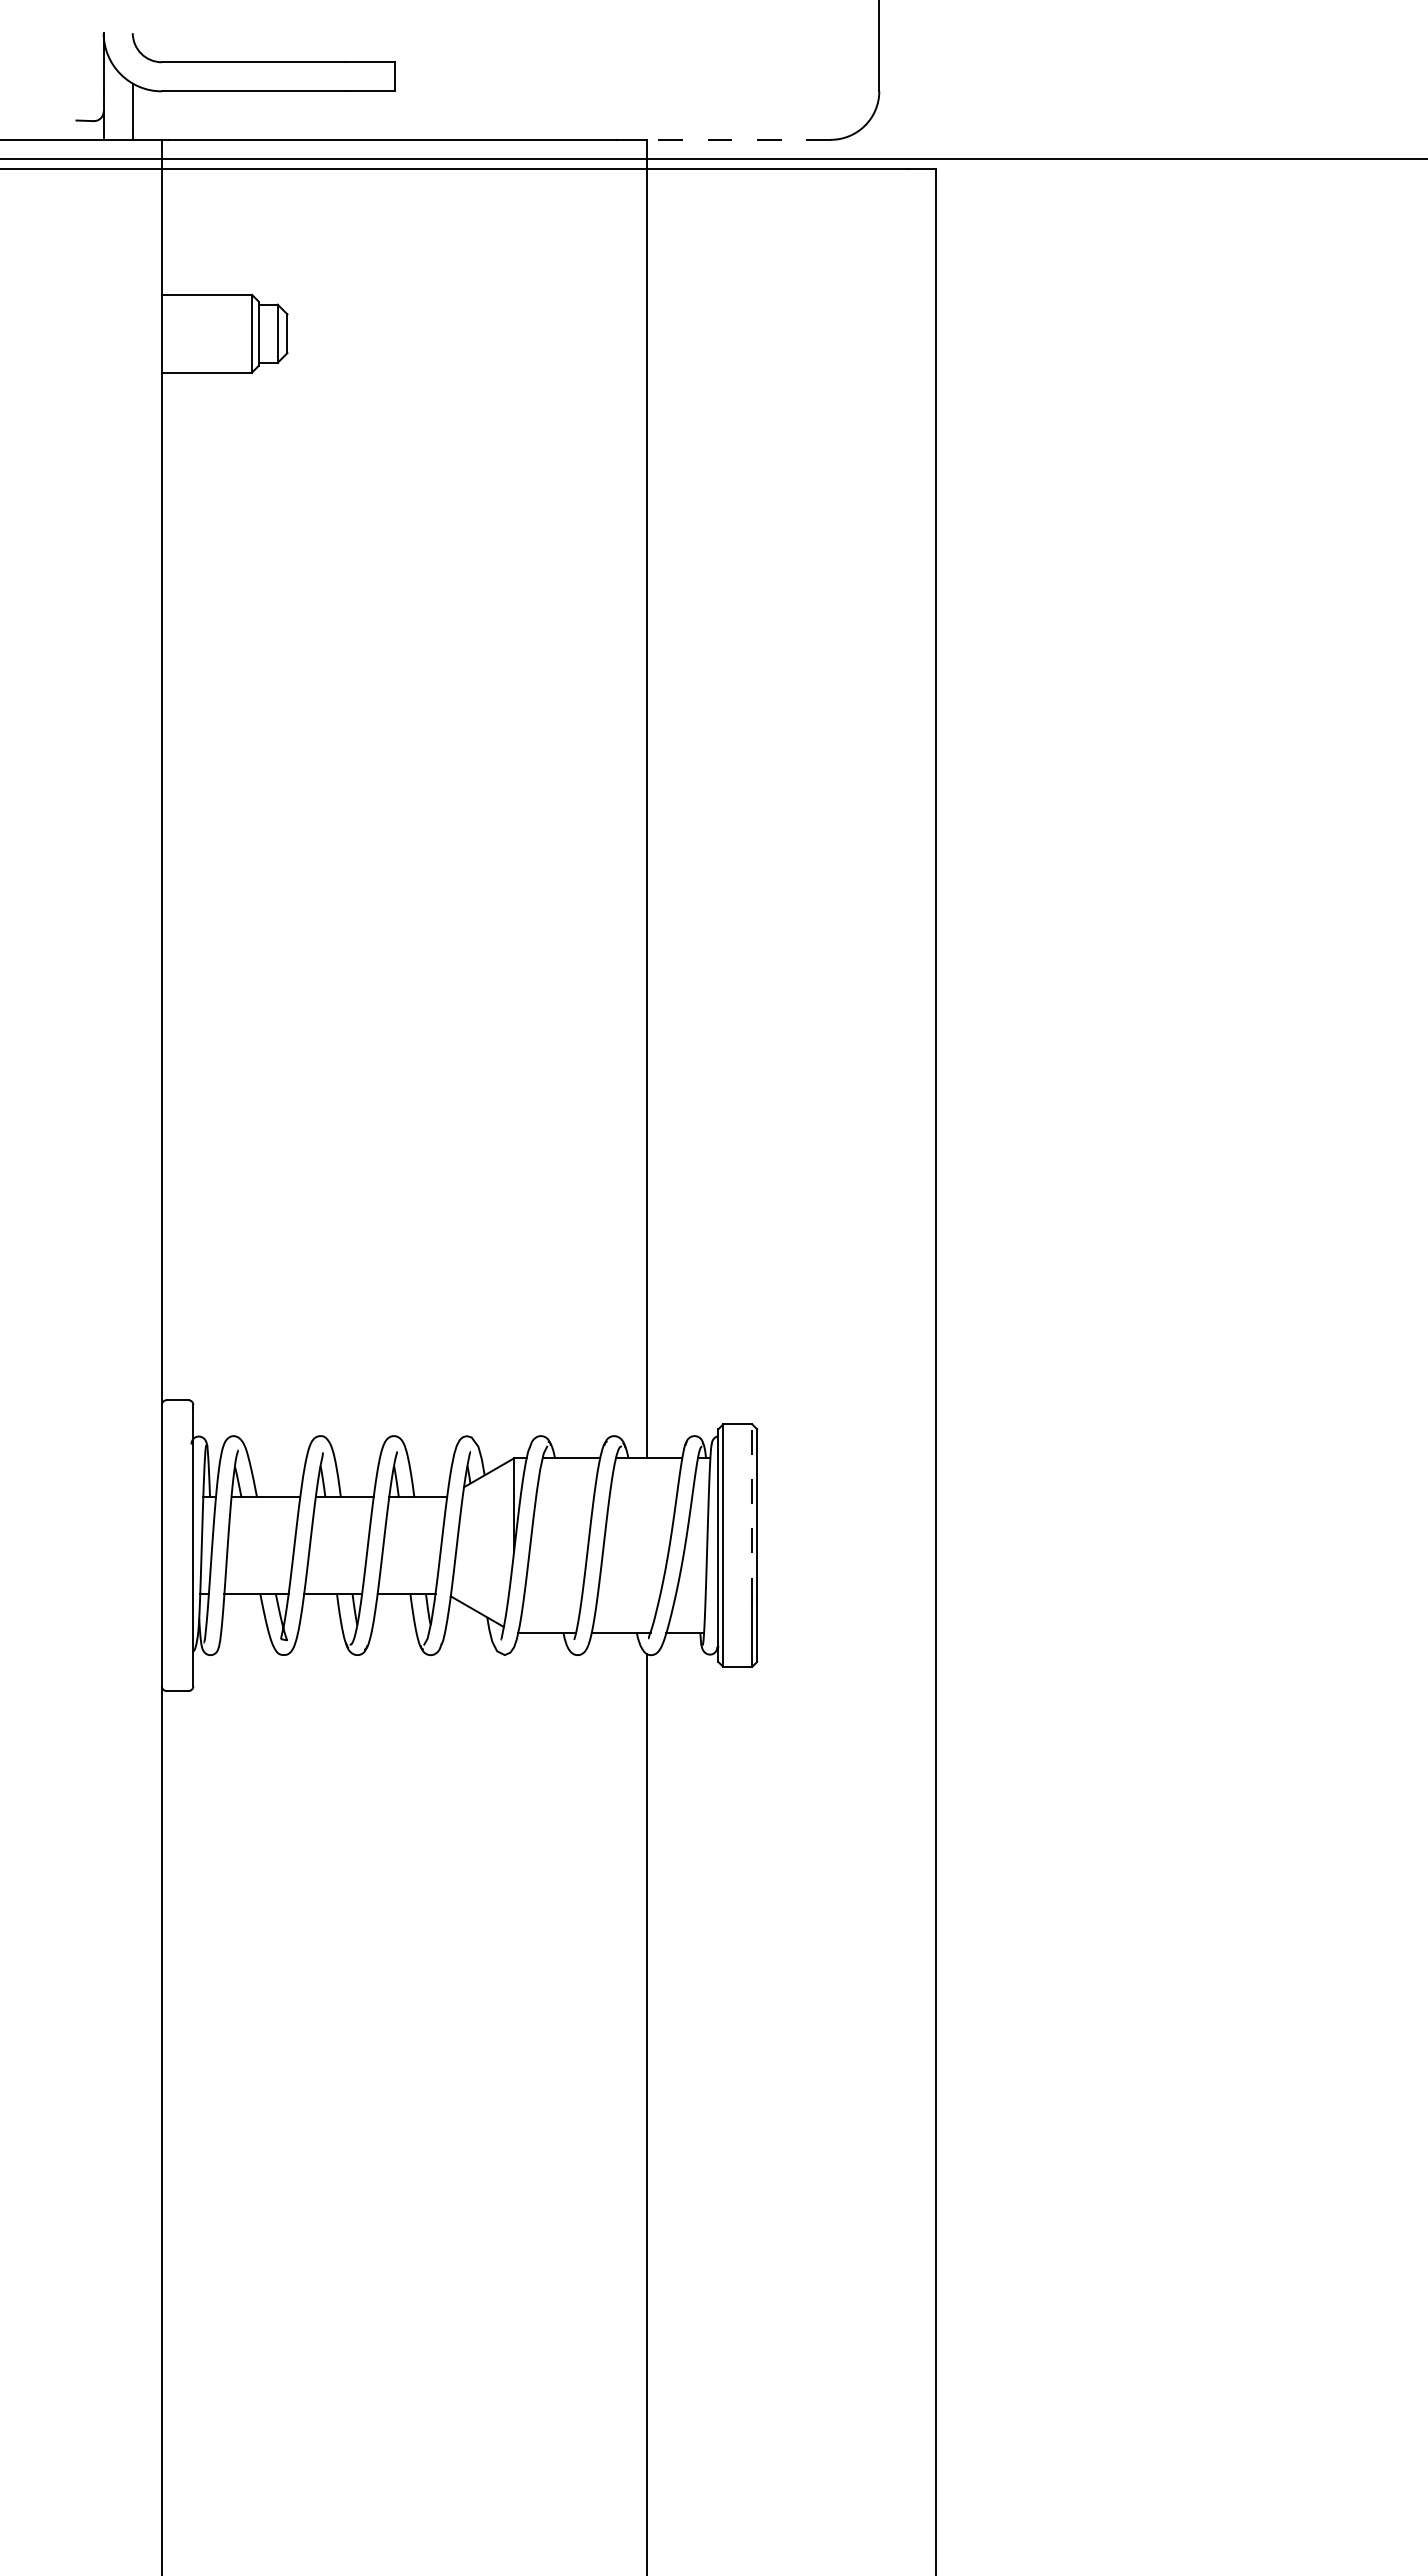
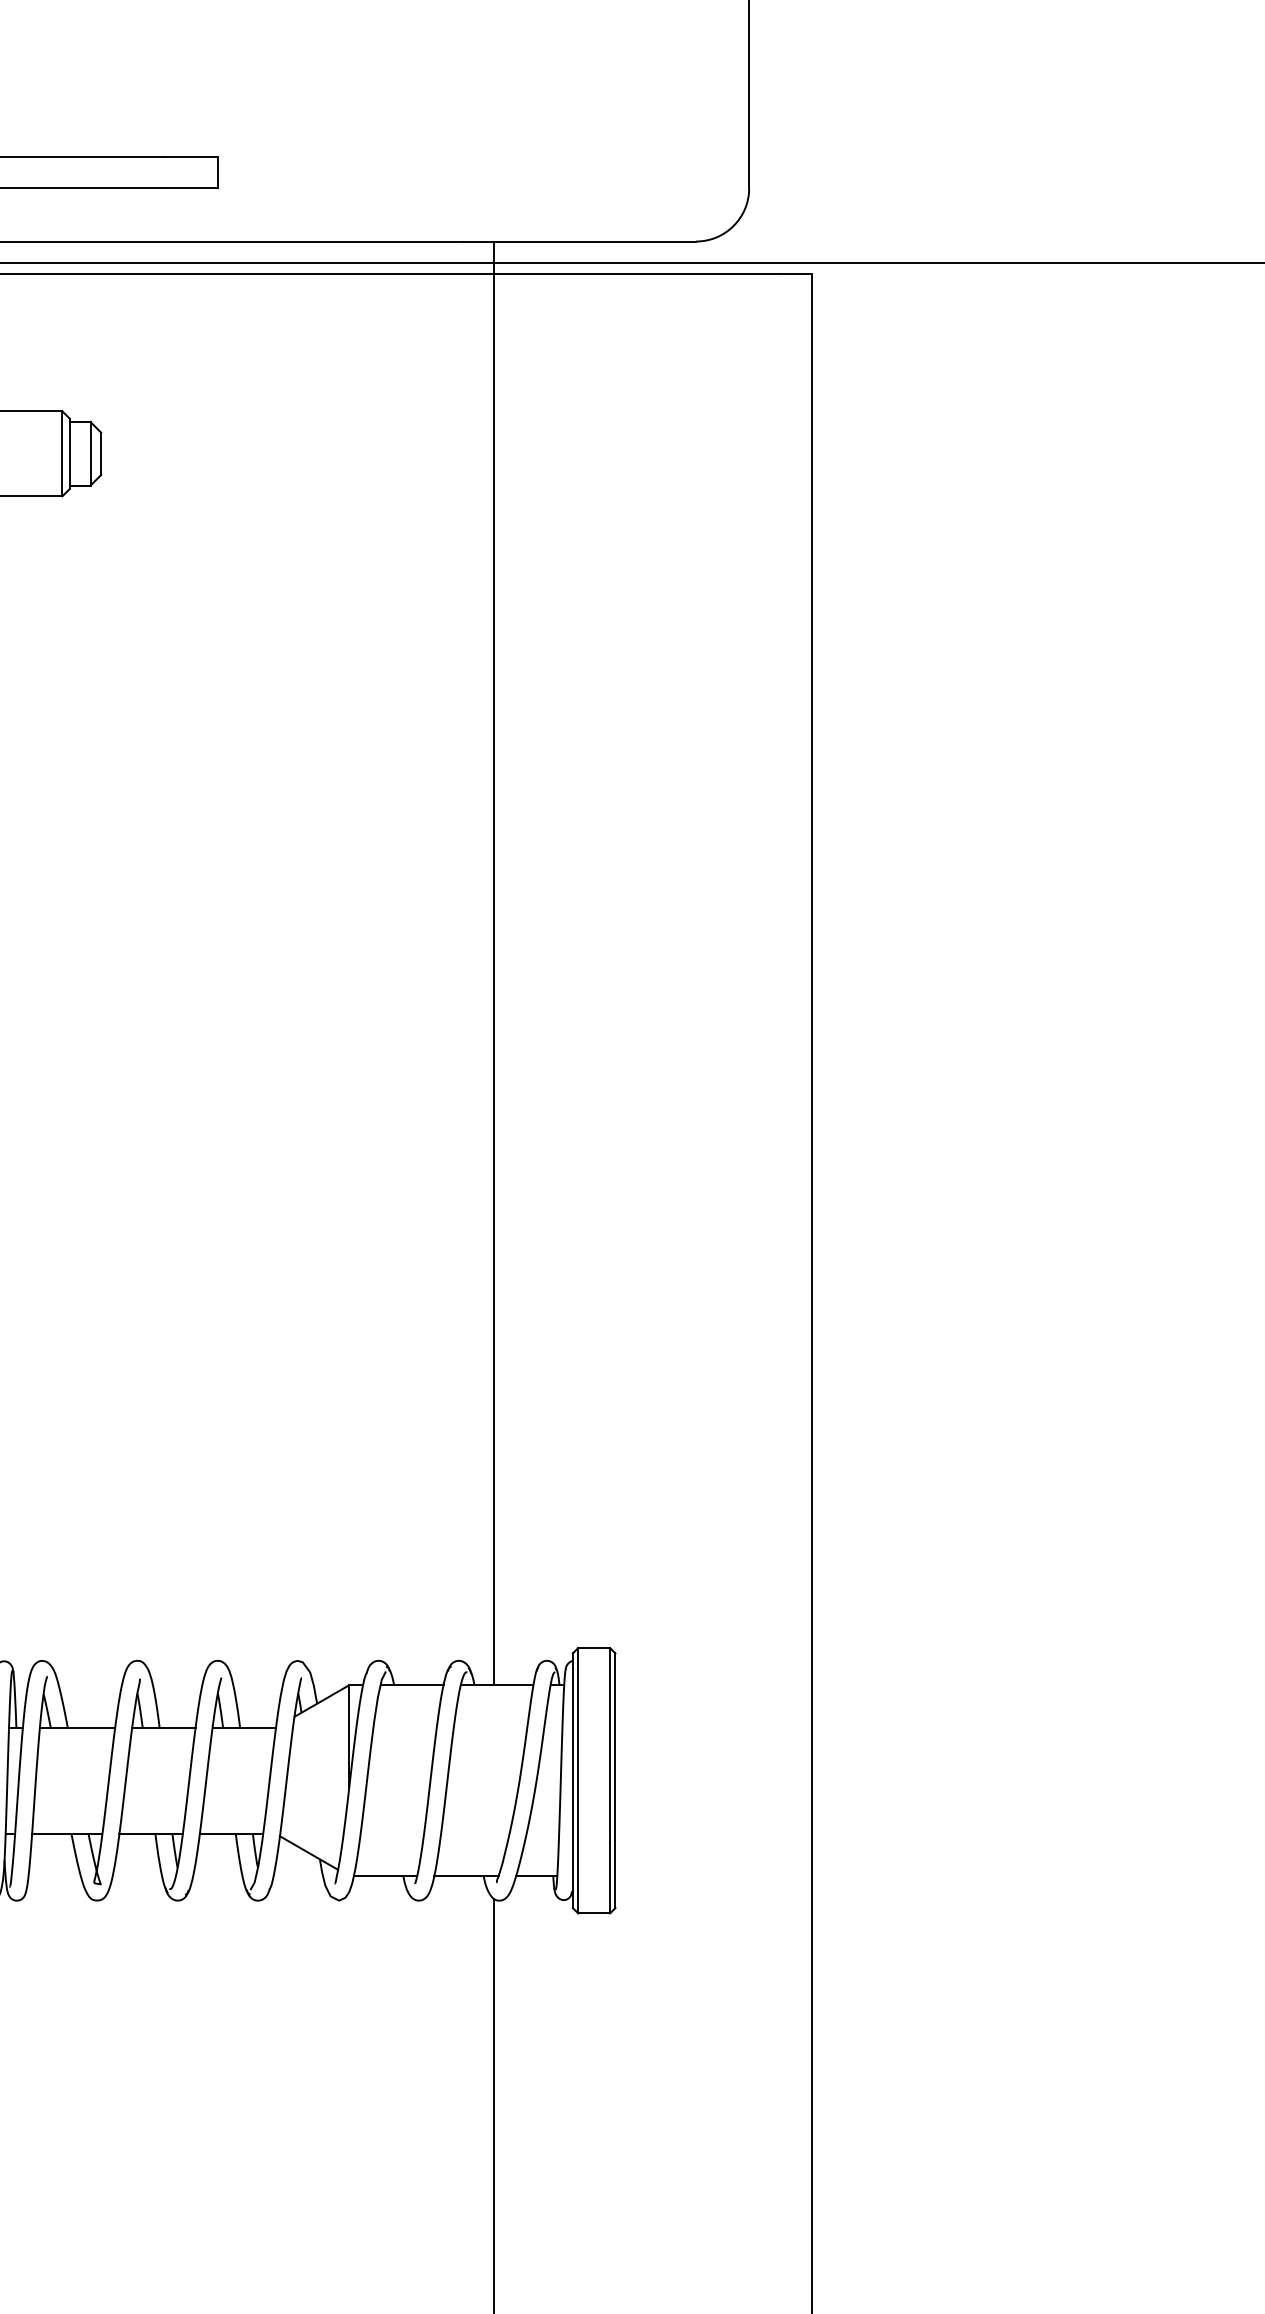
line: (738, 139) -> (594, 241), dashed -> solid
line: (752, 1513) -> (610, 1745), dashed -> solid

